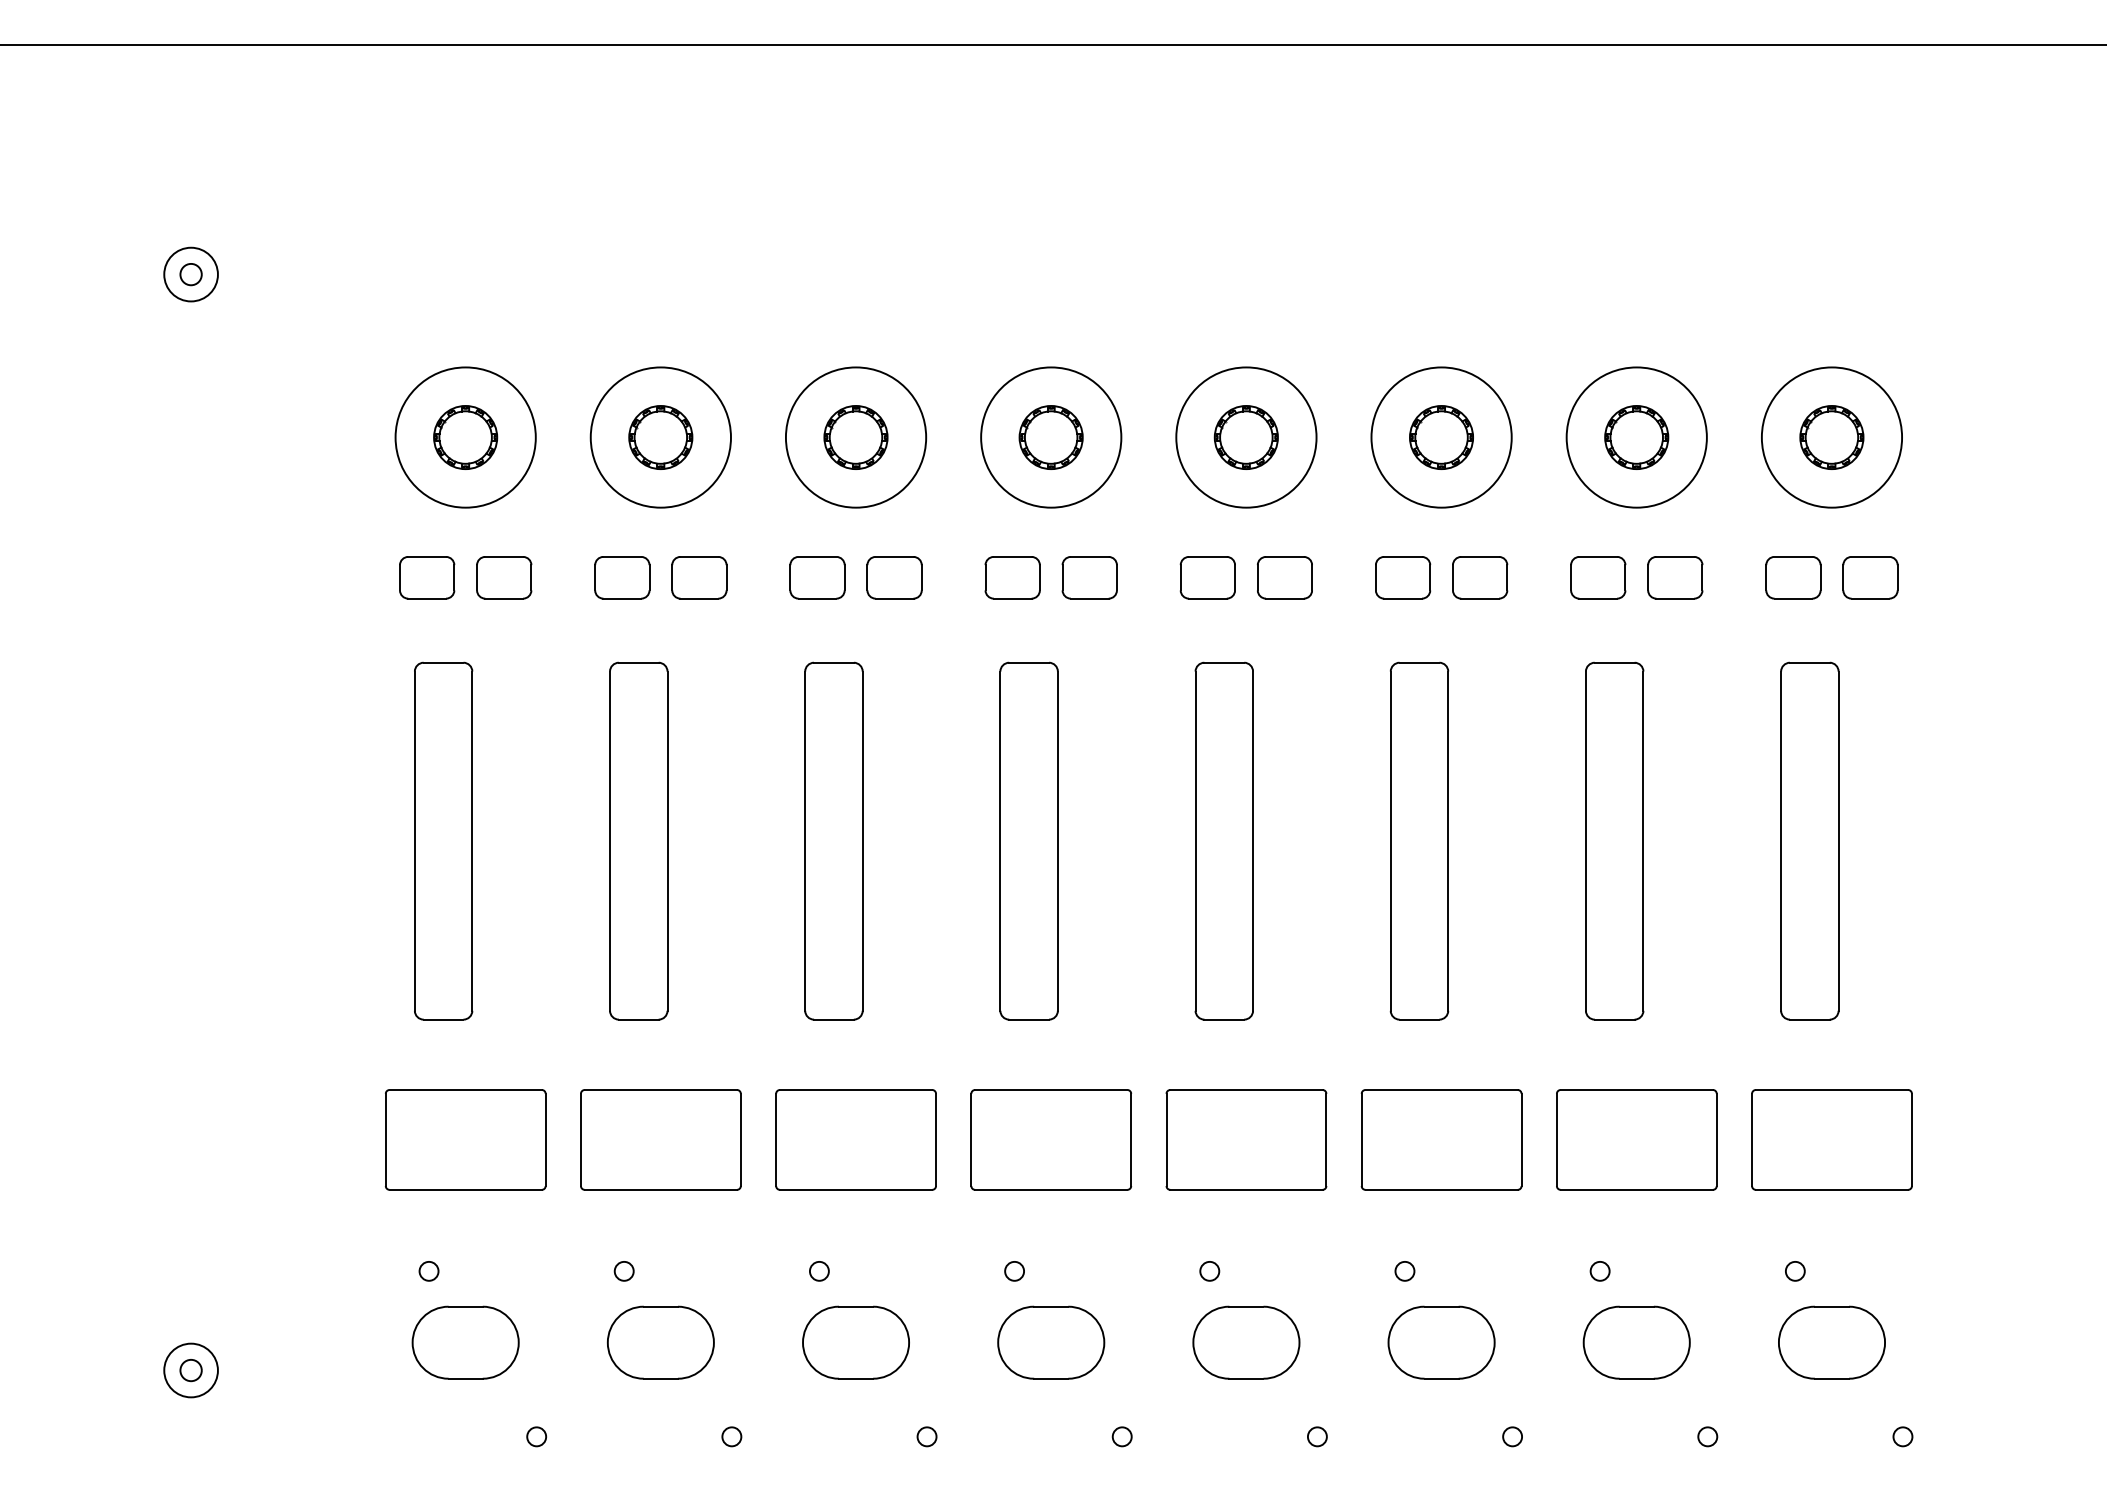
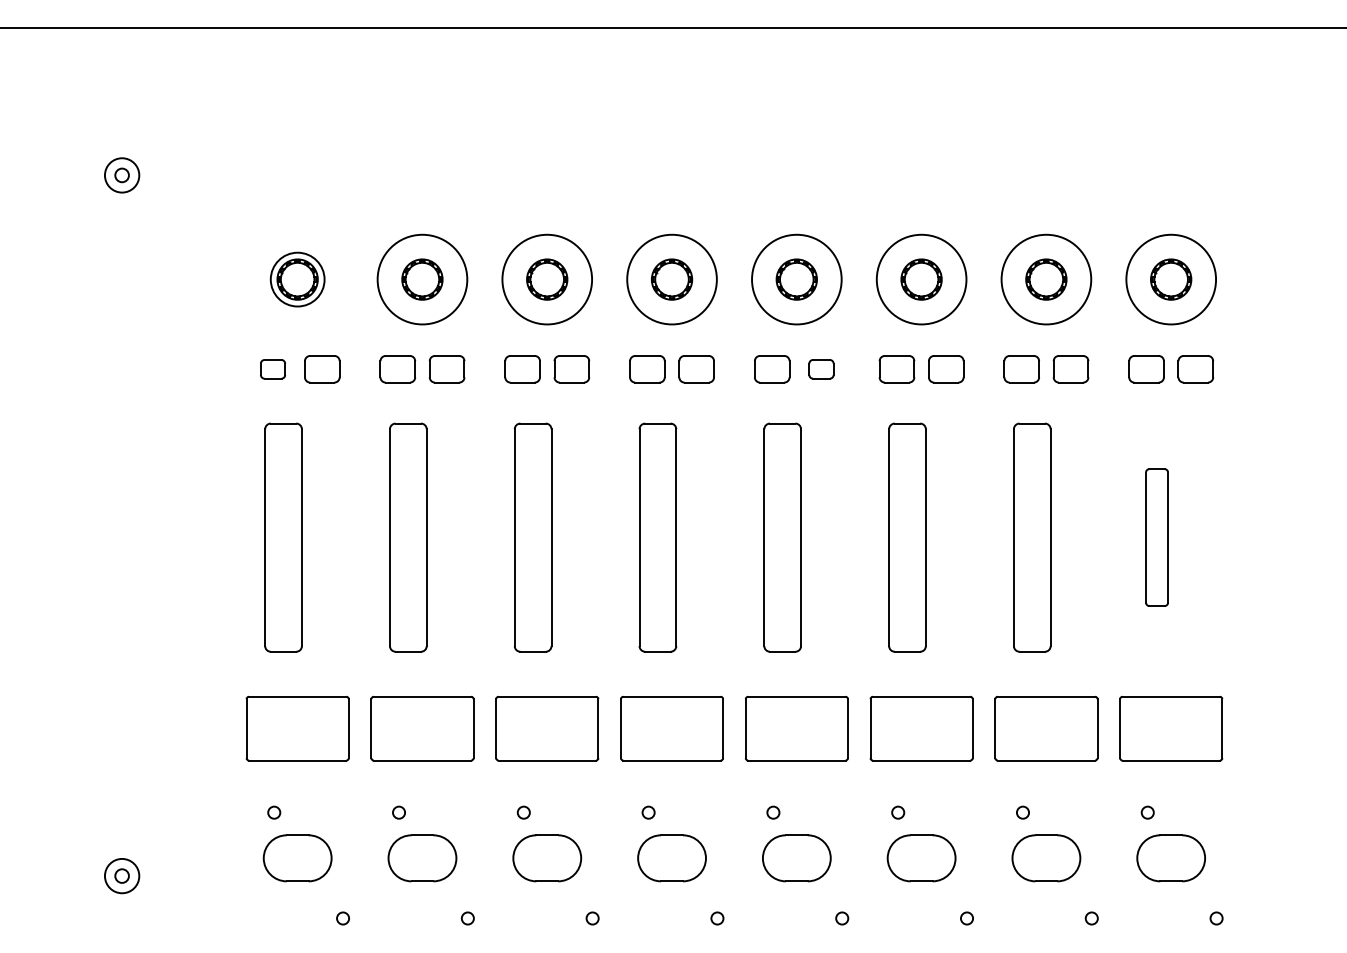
circle: (465, 437) -> (297, 279), size x0.6
part: (426, 578) -> (272, 369), size x0.7
part: (1284, 578) -> (821, 369), size x0.7
part: (1808, 840) -> (1156, 537), size x0.6

